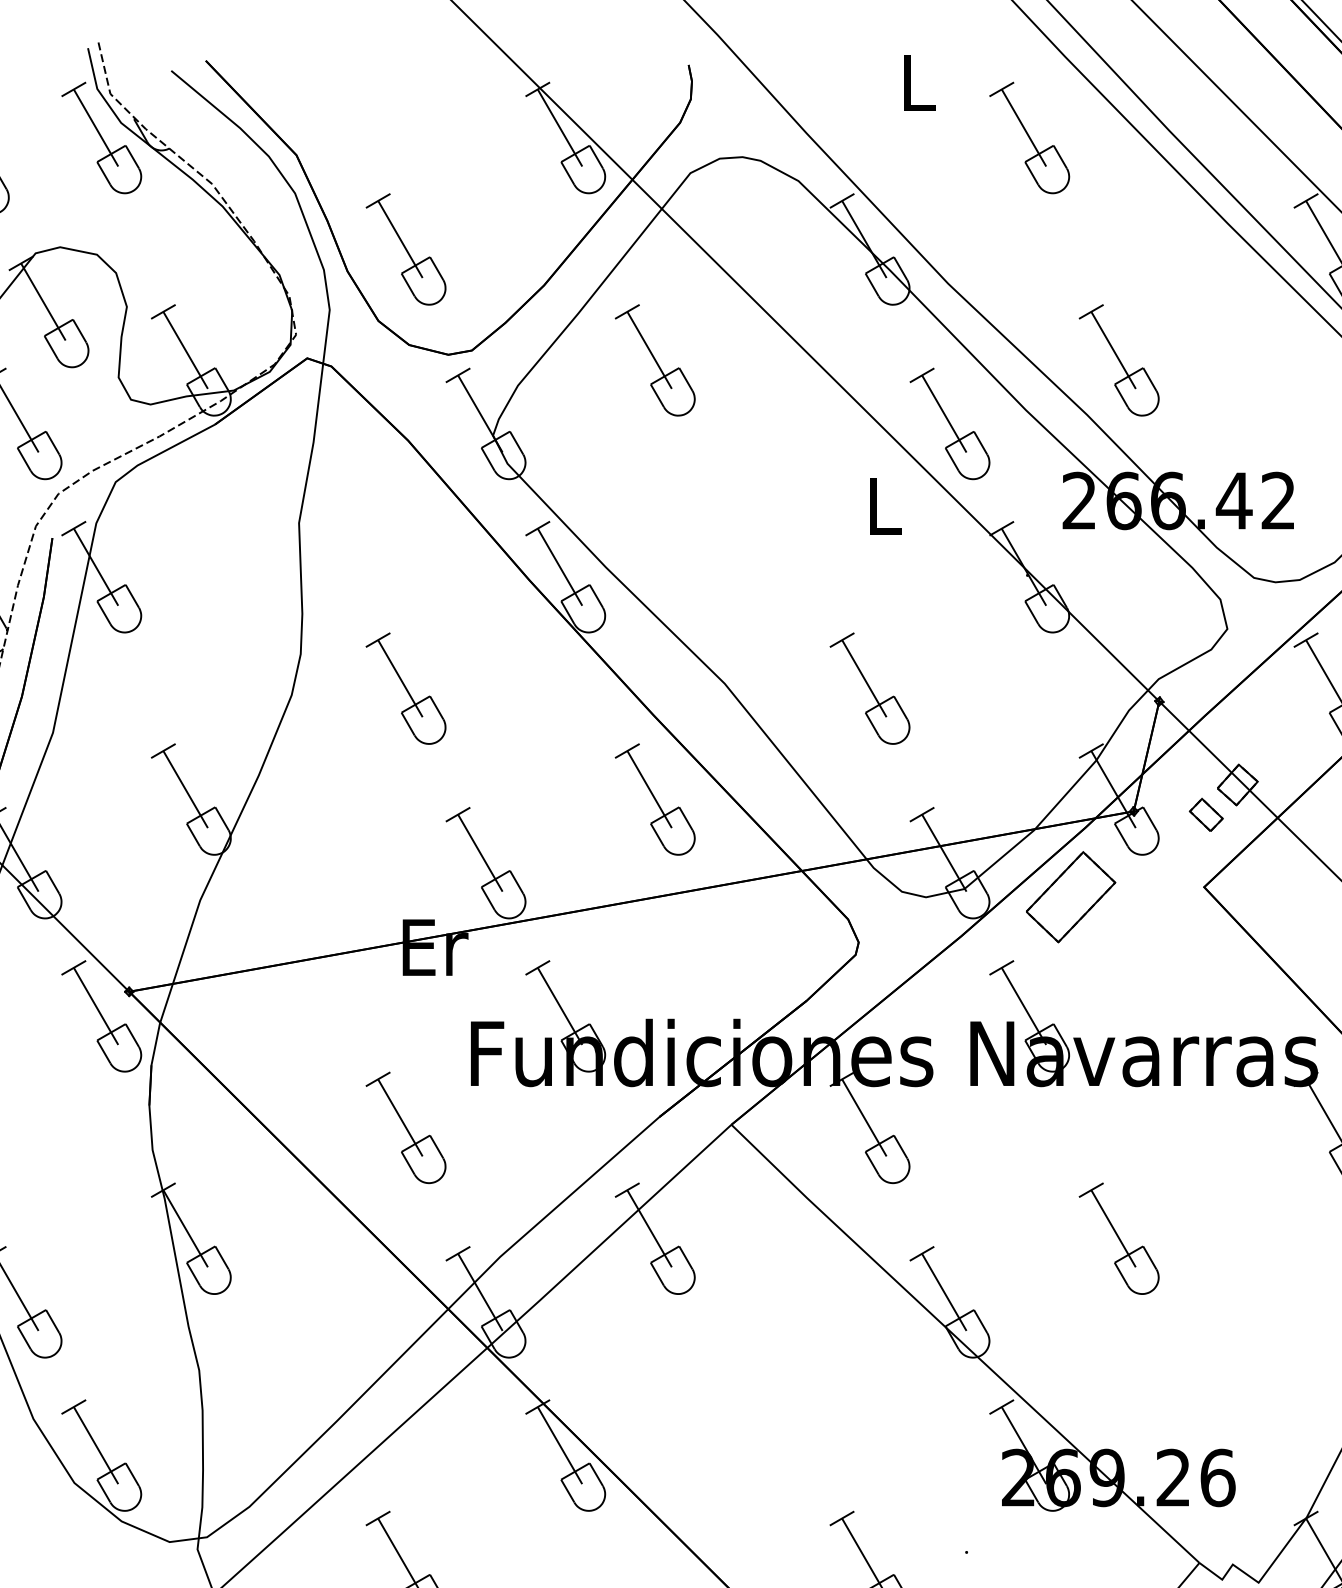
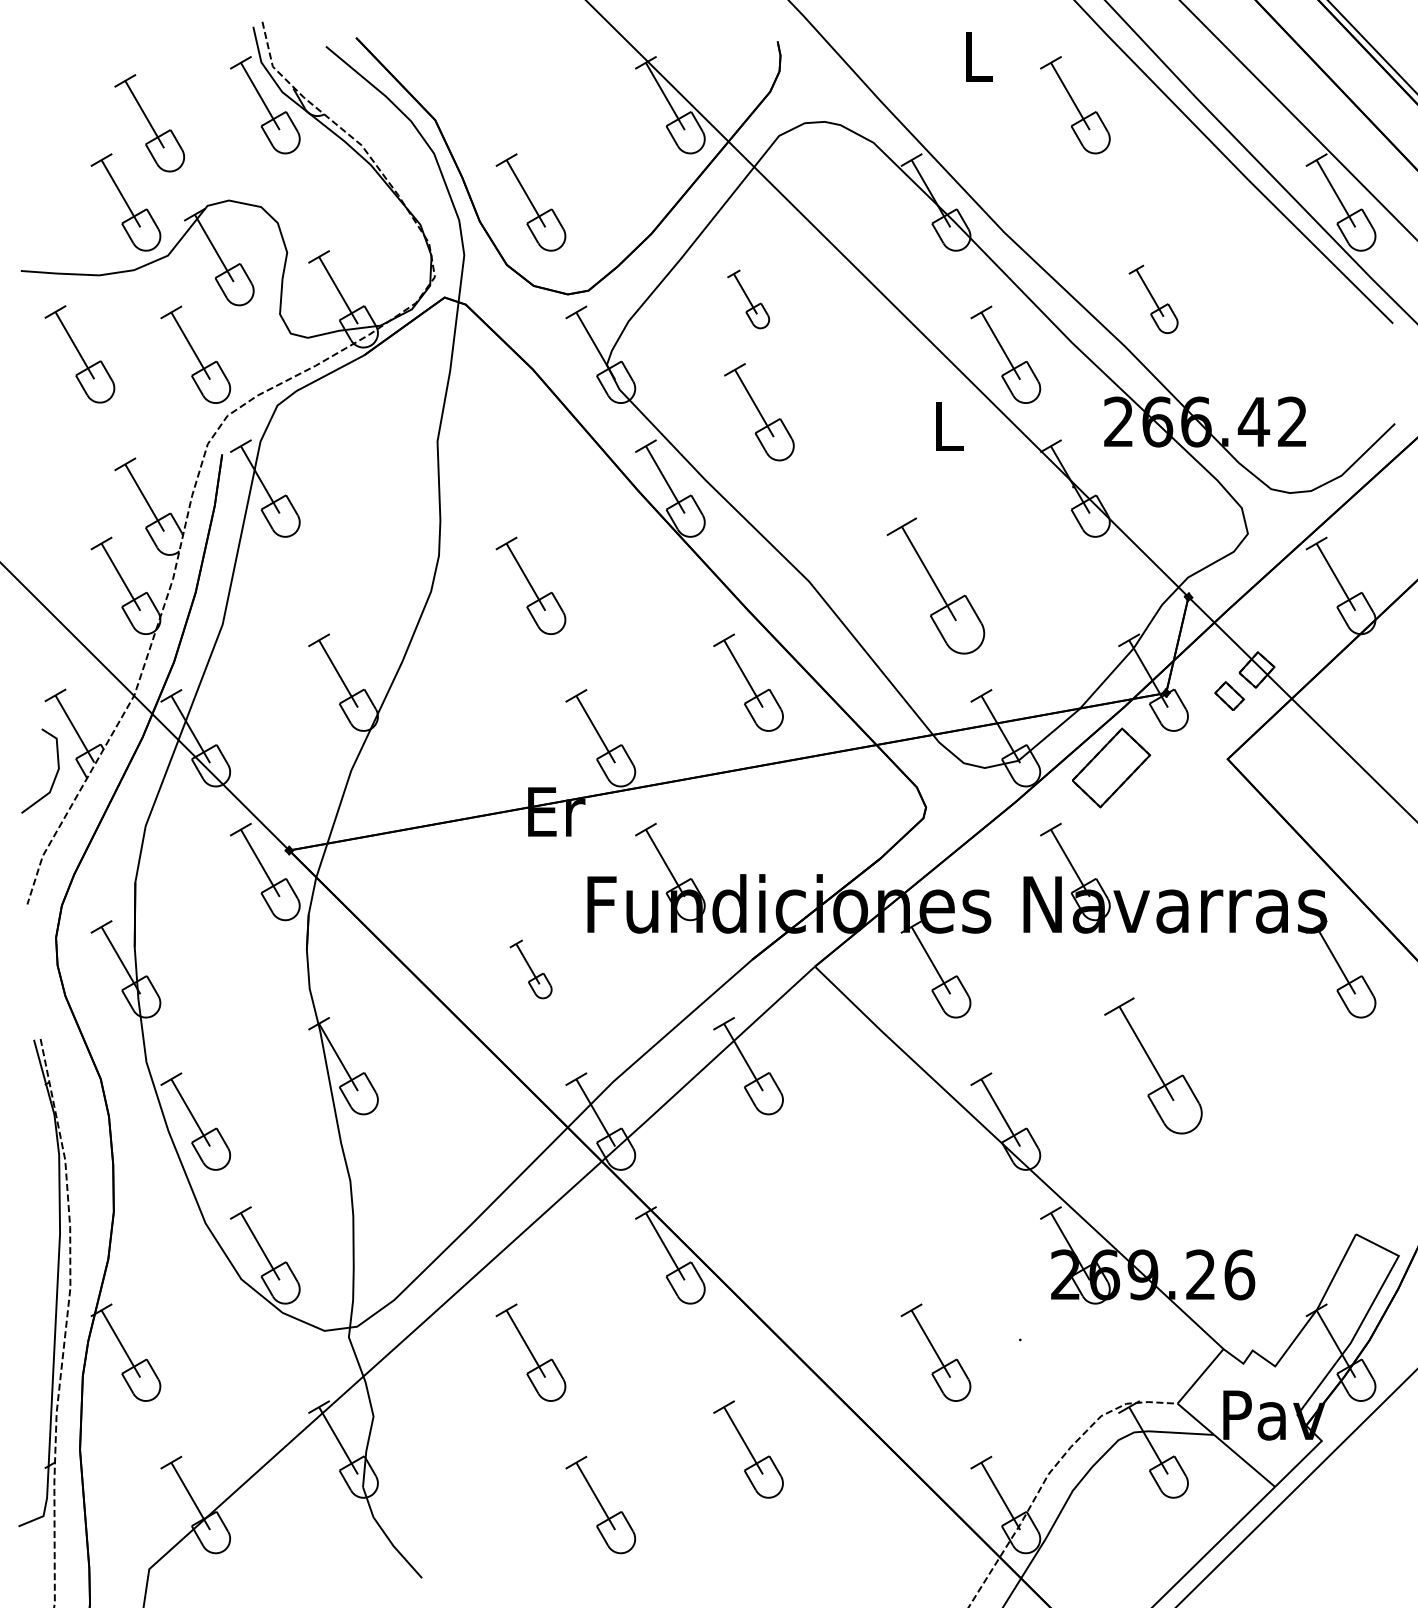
part: (655, 360) -> (748, 299), size x0.6
part: (1119, 360) -> (1153, 299), size x0.7
part: (667, 490) -> (759, 412), added
part: (869, 688) -> (935, 585), size x1.4
part: (405, 1128) -> (530, 969), size x0.6
part: (1119, 1239) -> (1153, 1066), size x1.4

